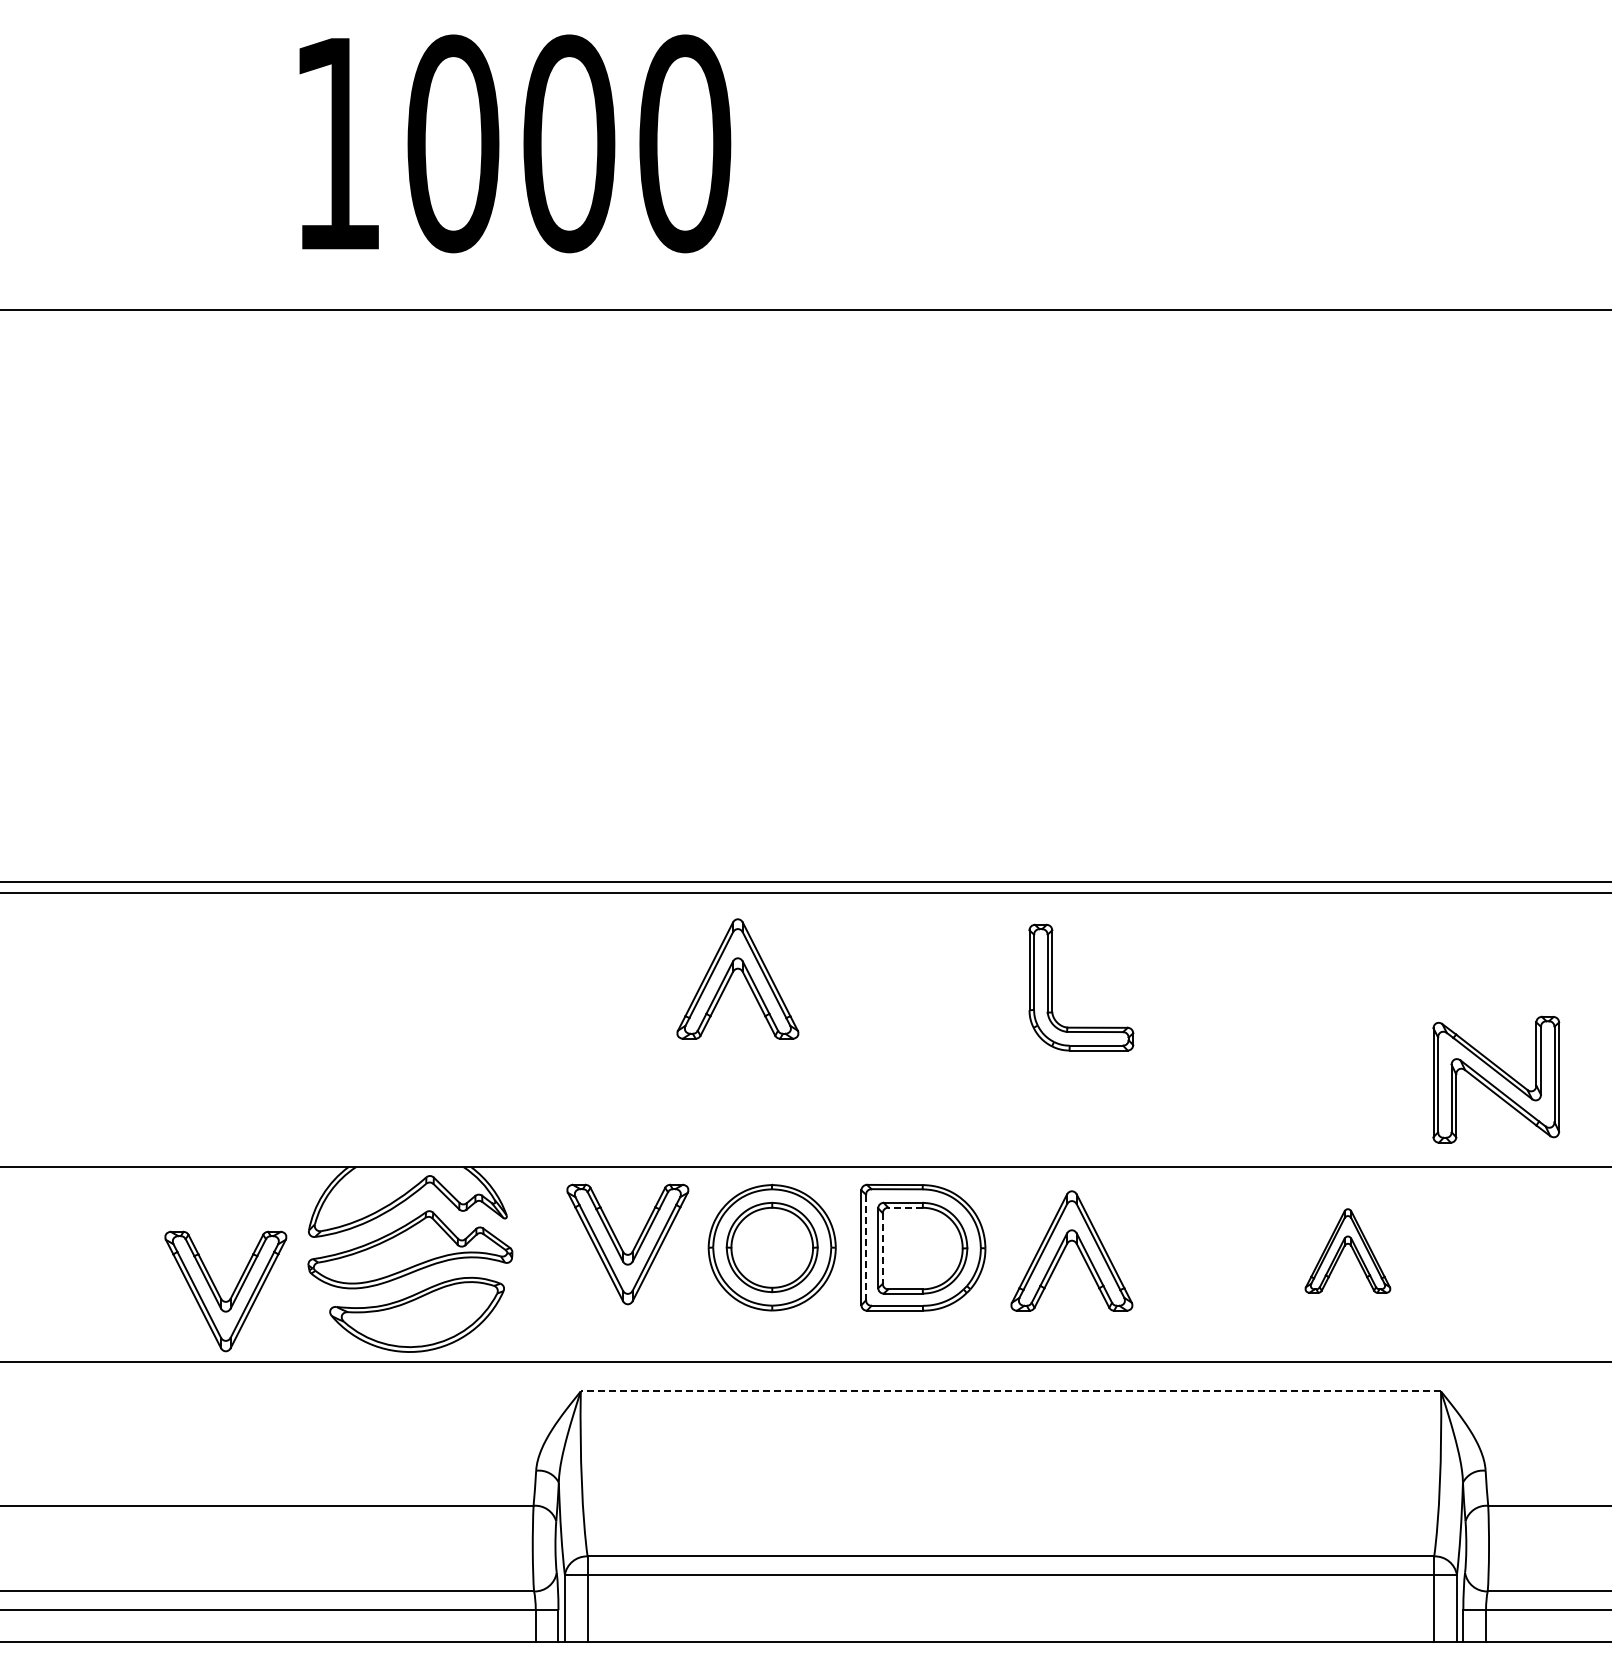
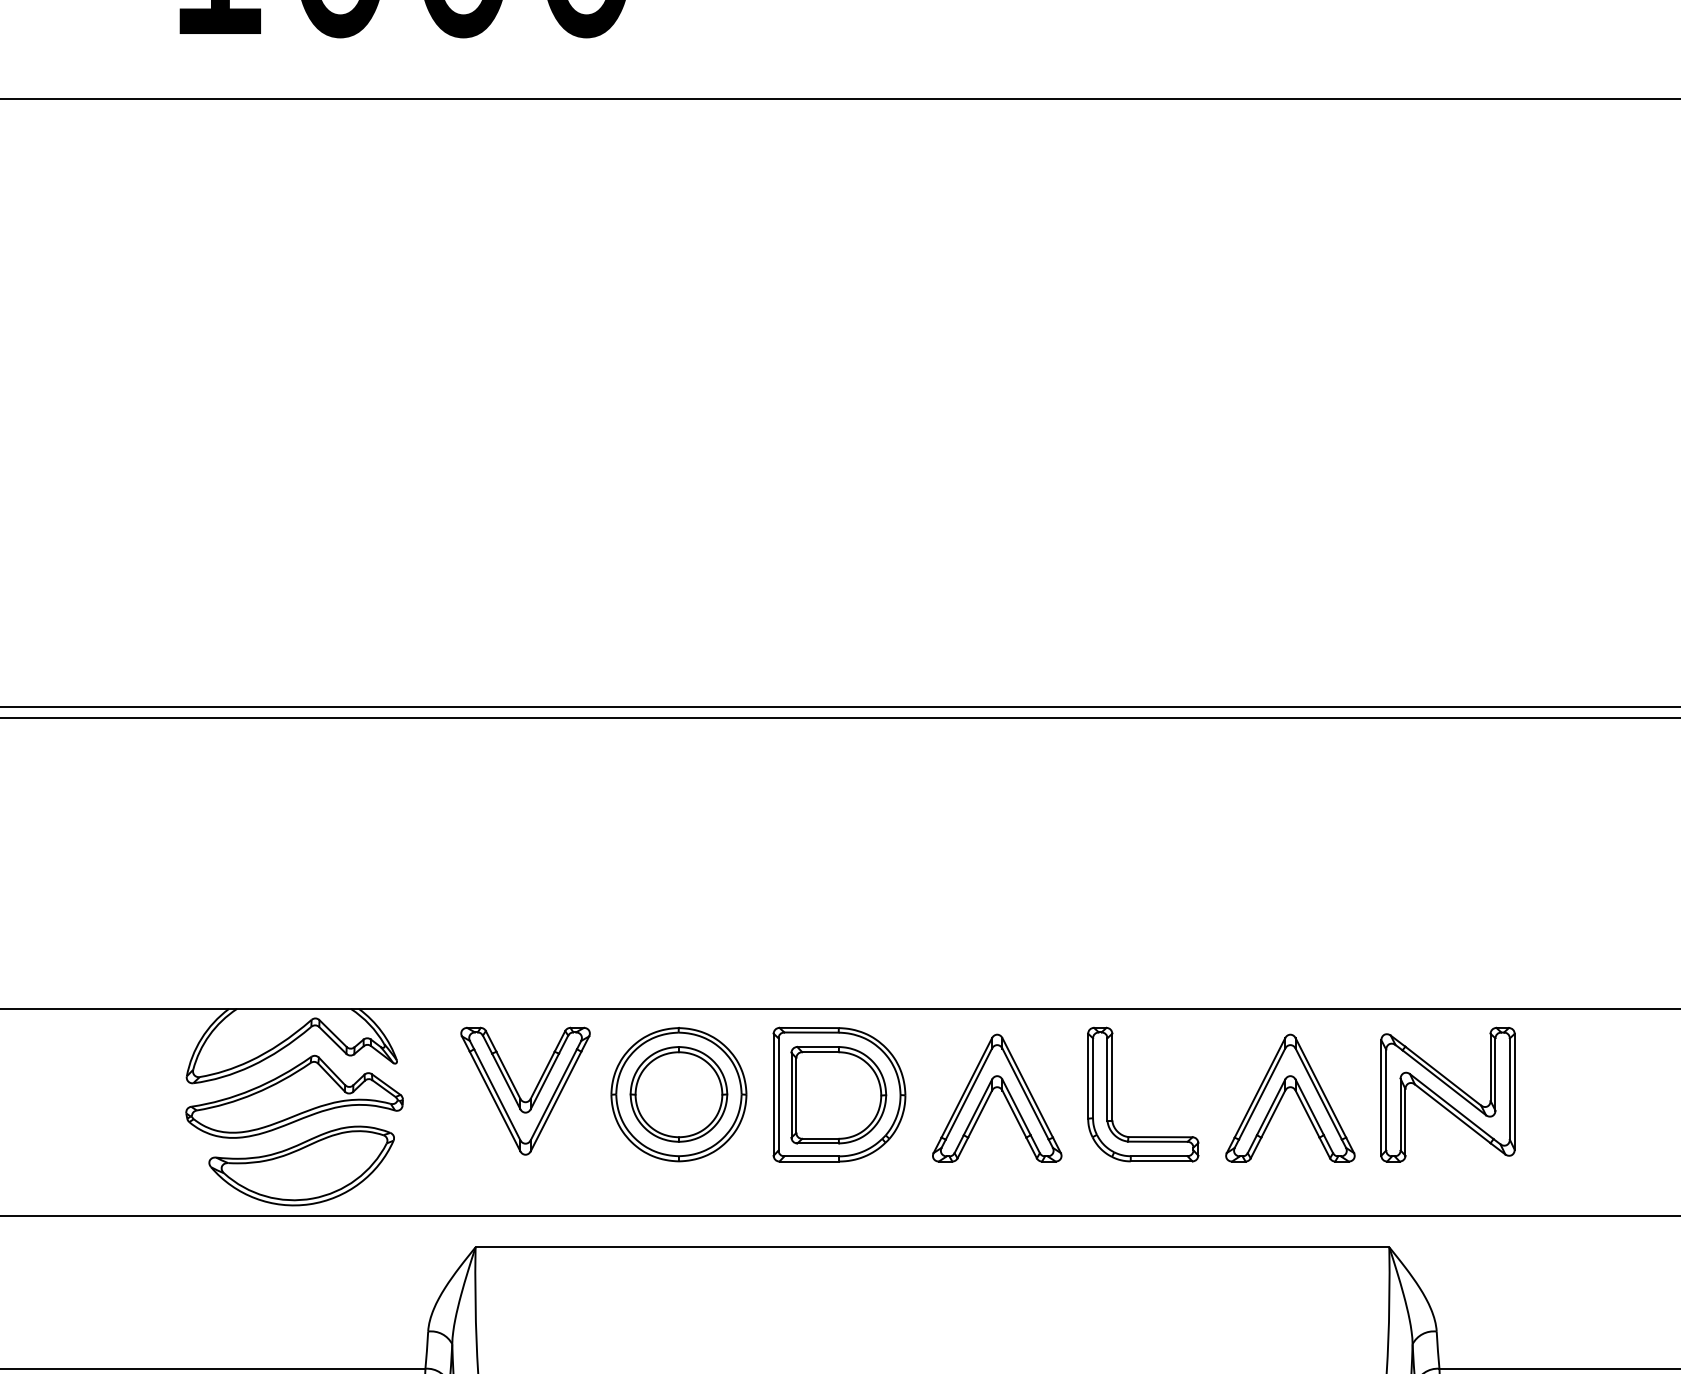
part: (737, 978) -> (642, 808), removed
part: (1052, 987) -> (1112, 1094), moved
part: (1496, 1079) -> (1448, 1094), moved
line: (905, 1207) -> (820, 1051), dashed -> solid
line: (866, 1247) -> (779, 1094), dashed -> solid
line: (882, 1249) -> (796, 1096), dashed -> solid
part: (1347, 1250) -> (1289, 1097), size x1.43
part: (219, 1293) -> (91, 1143), removed
line: (1010, 1391) -> (932, 1247), dashed -> solid

